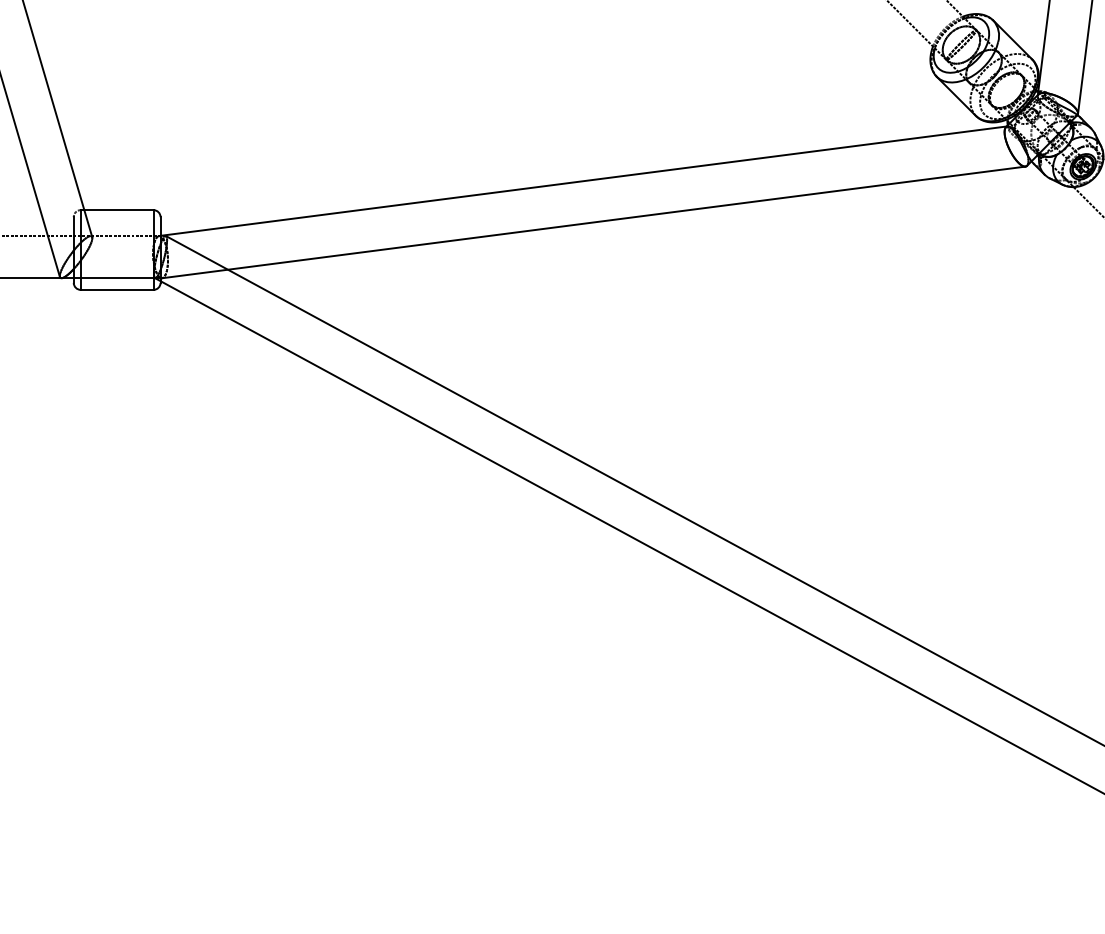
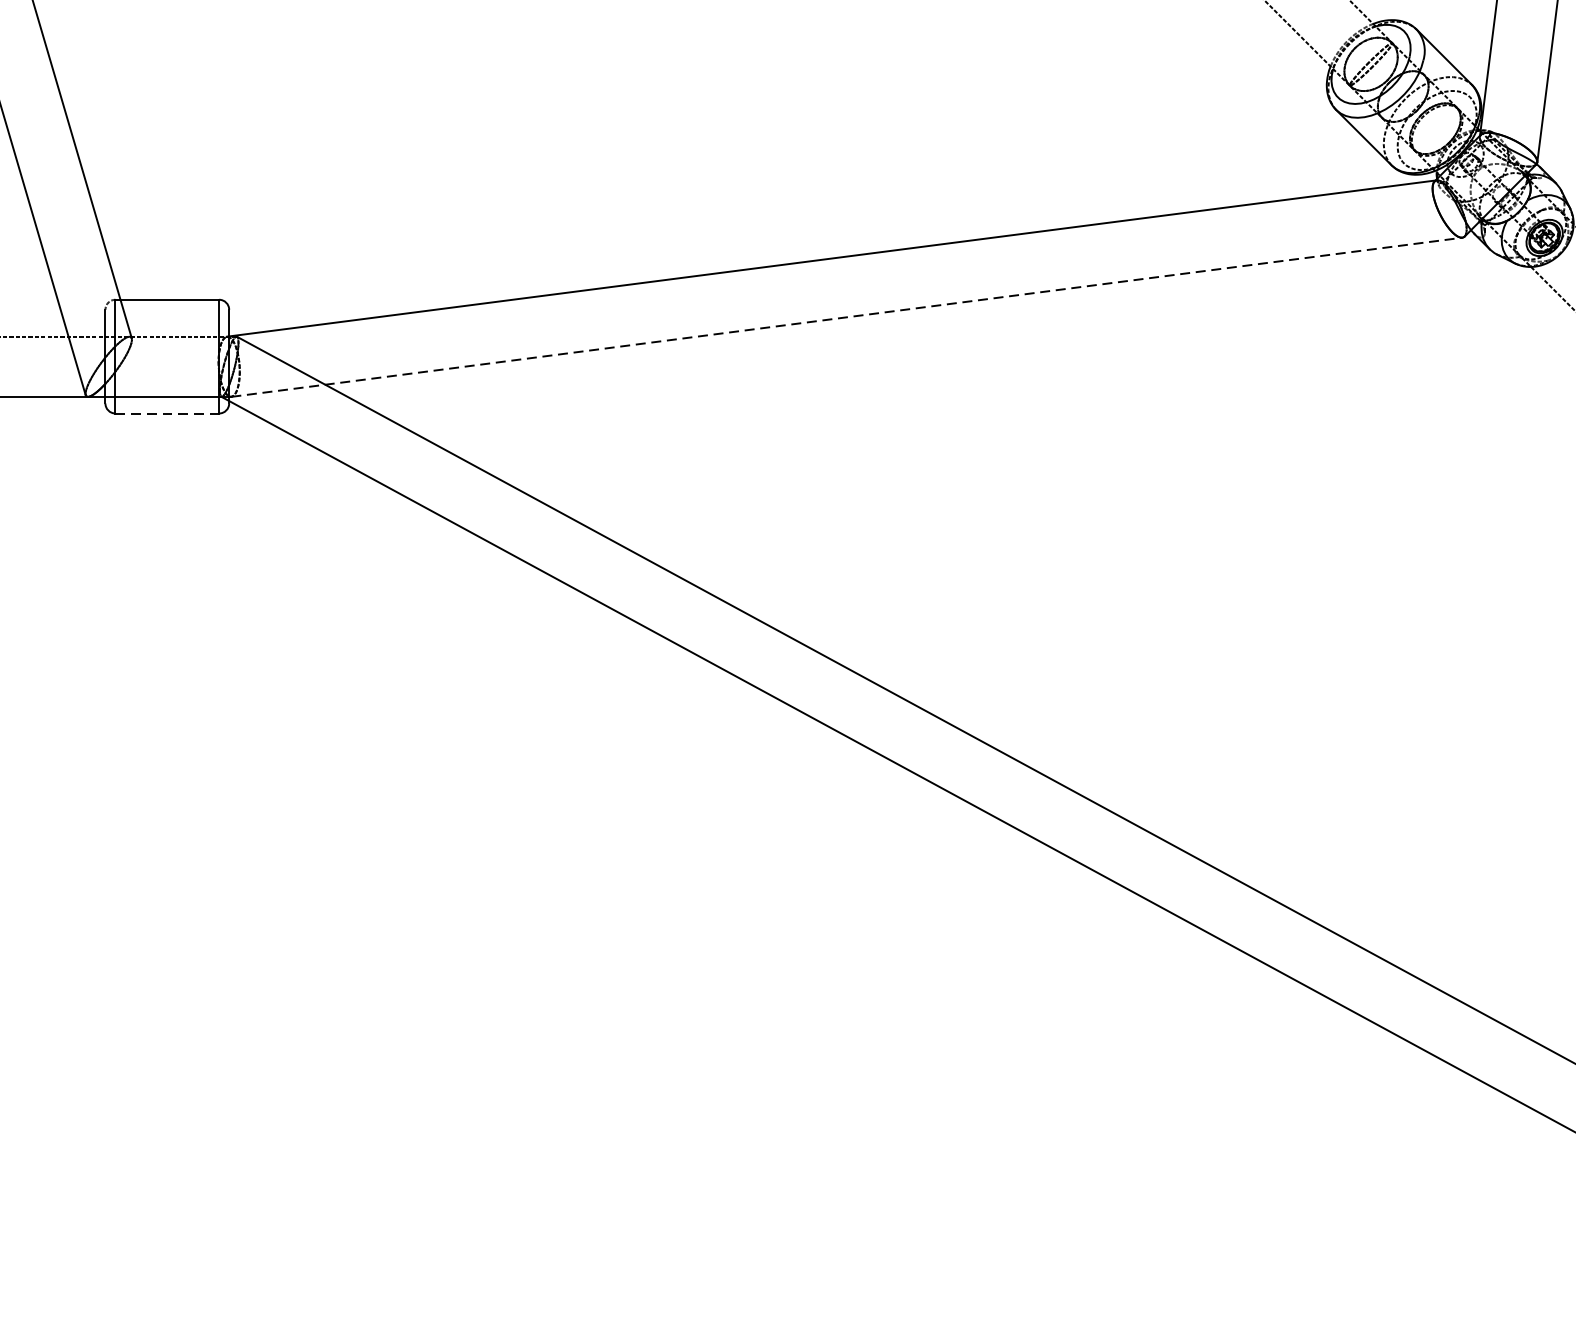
line: (594, 222) -> (847, 317), solid -> dashed
line: (117, 289) -> (167, 412), solid -> dashed

